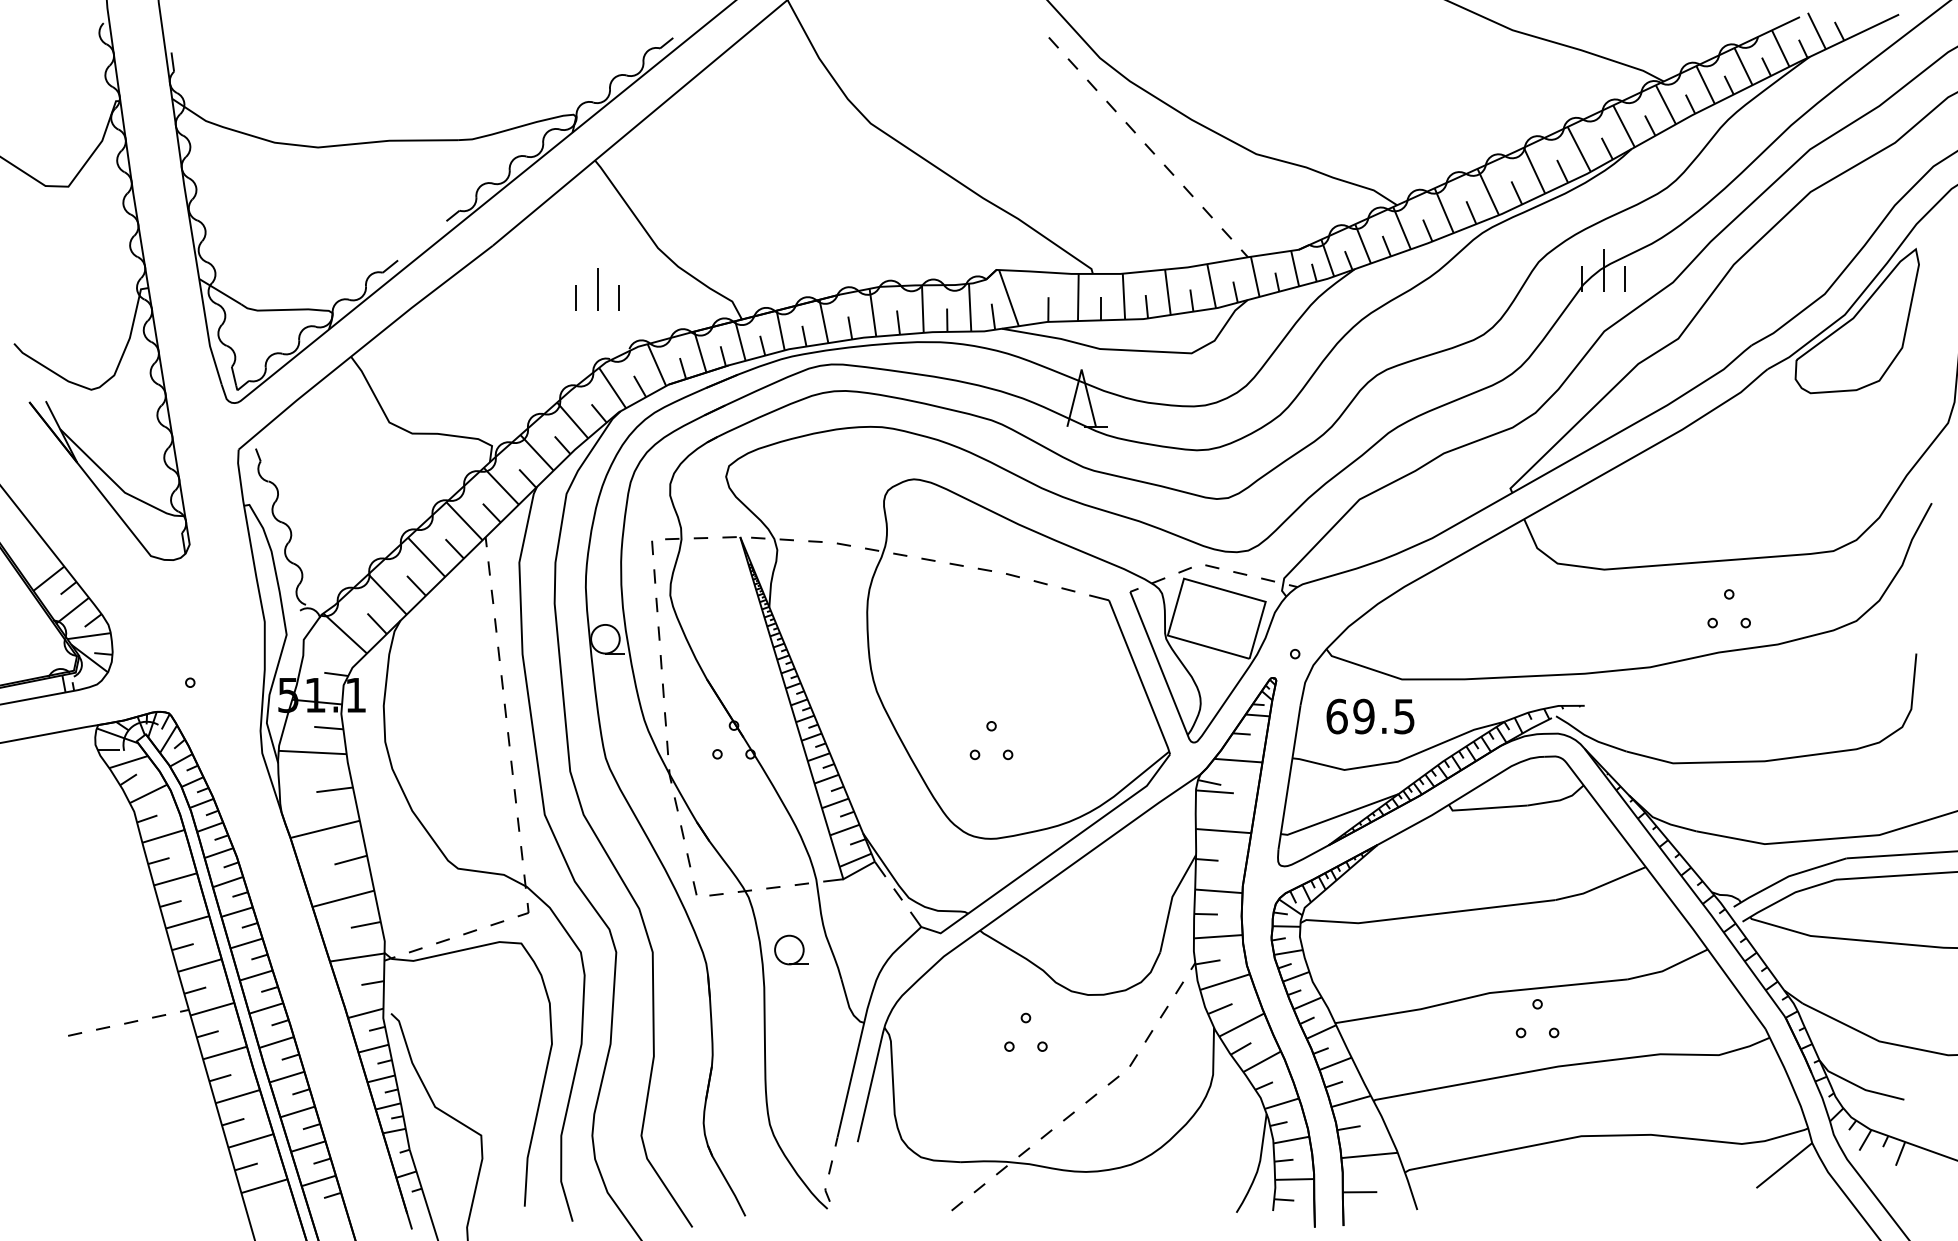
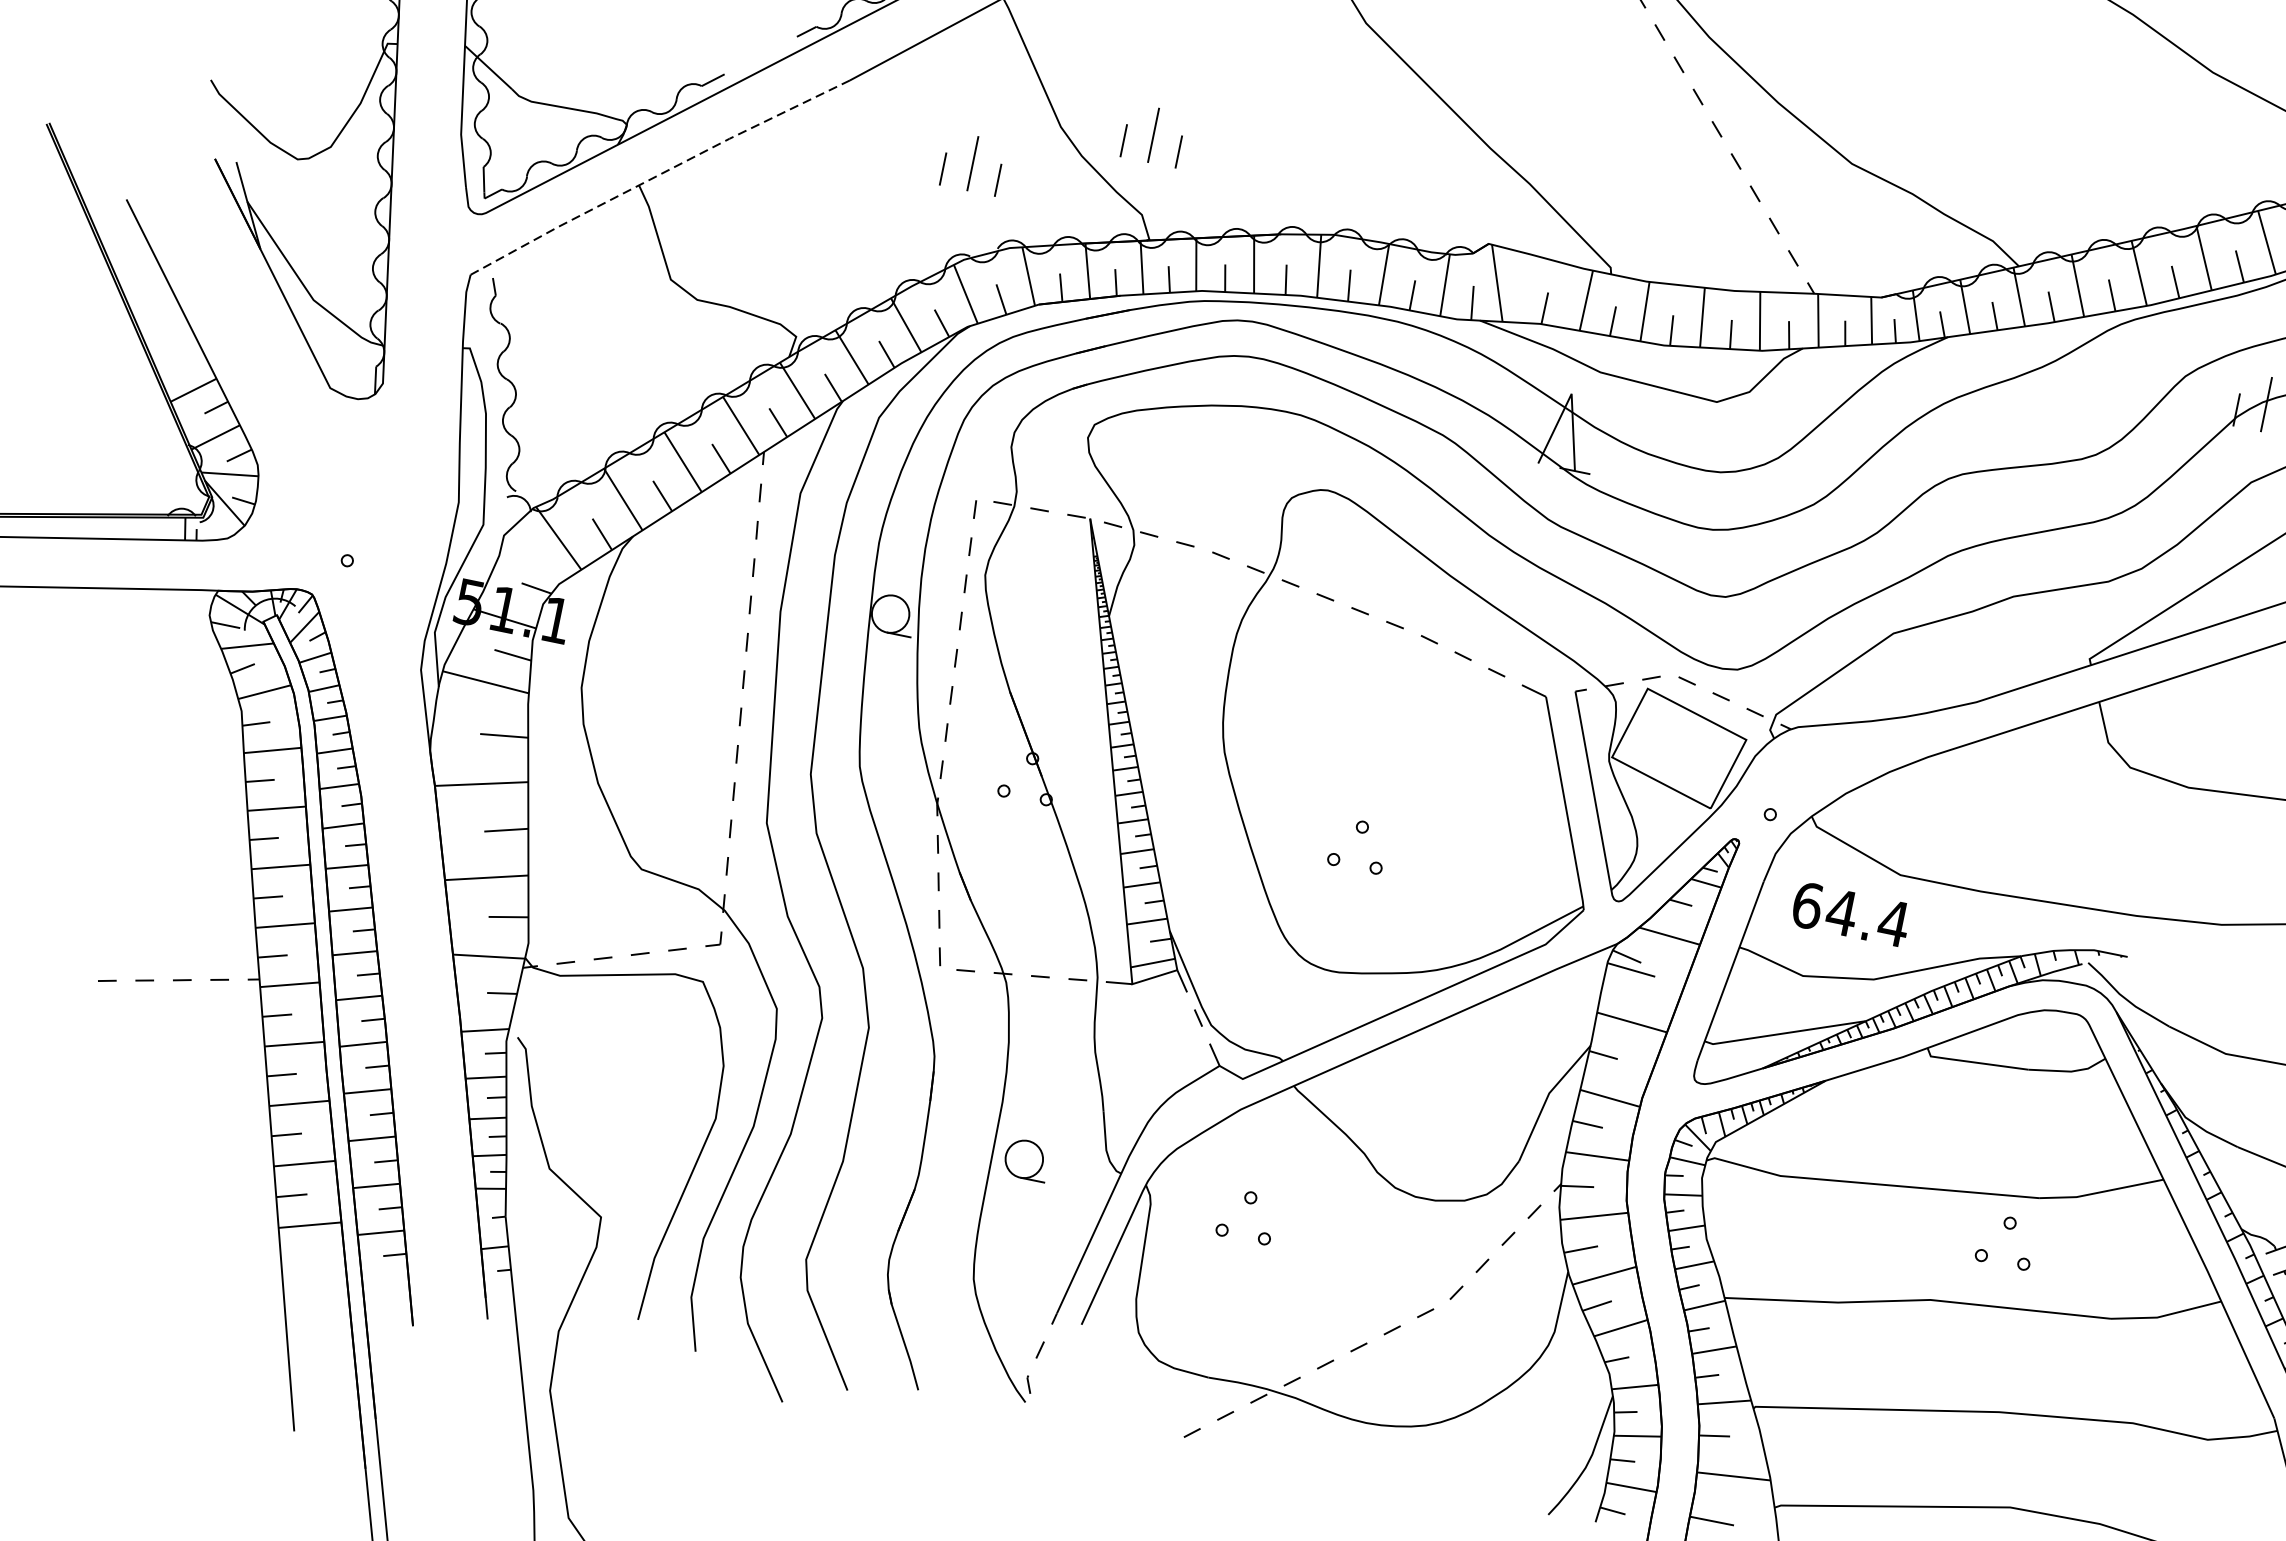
part: (728, 240) -> (1153, 135), added
line: (364, 346) -> (658, 175), solid -> dashed
text: (1383, 716) -> (1867, 917), 69.5 -> 64.4
part: (791, 949) -> (1027, 1159), moved
part: (1537, 1009) -> (2008, 1229), moved
part: (1025, 1023) -> (1248, 1204), moved

